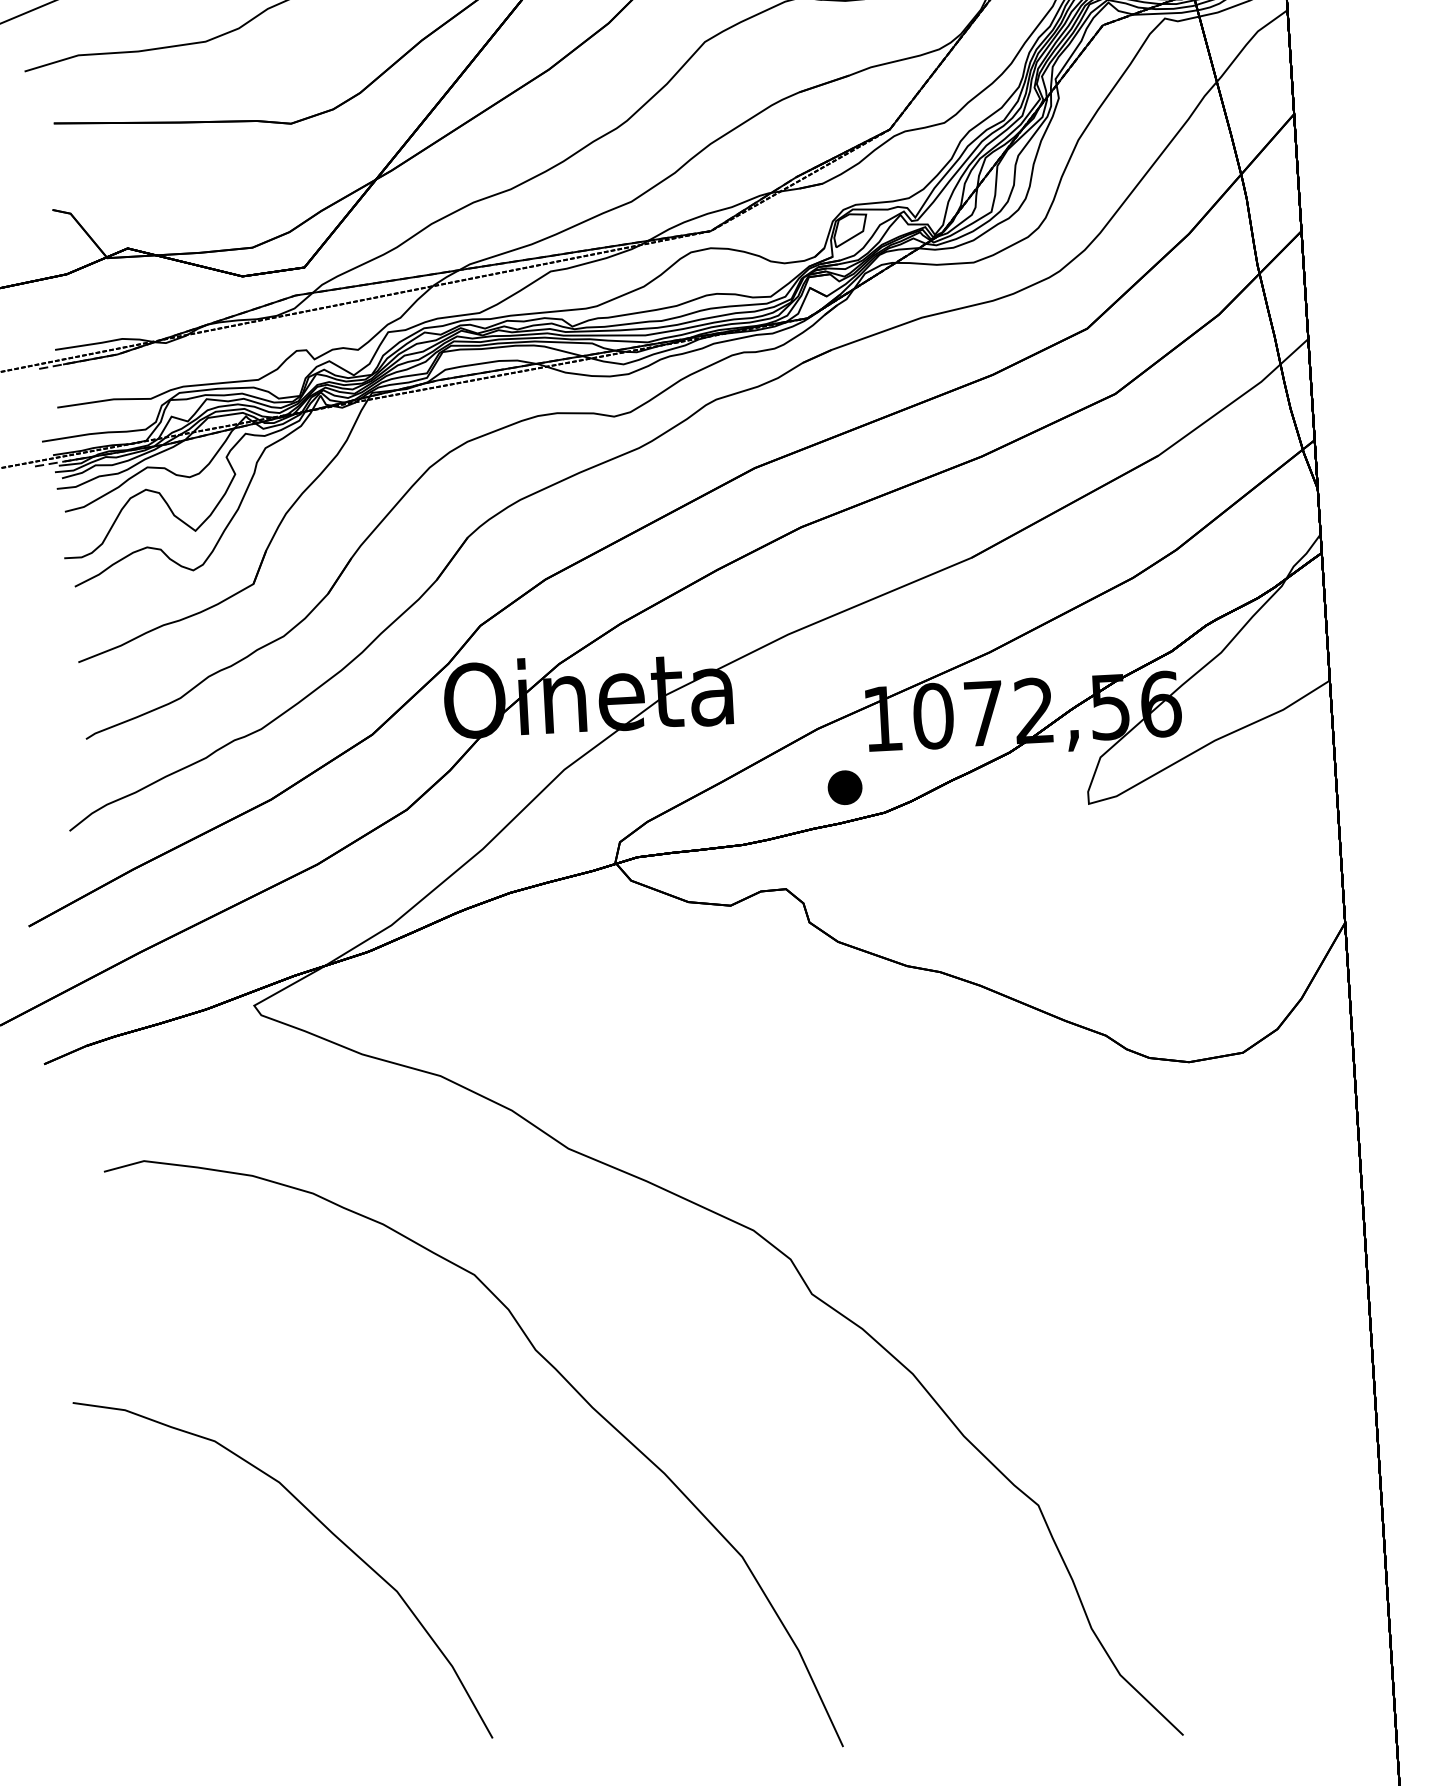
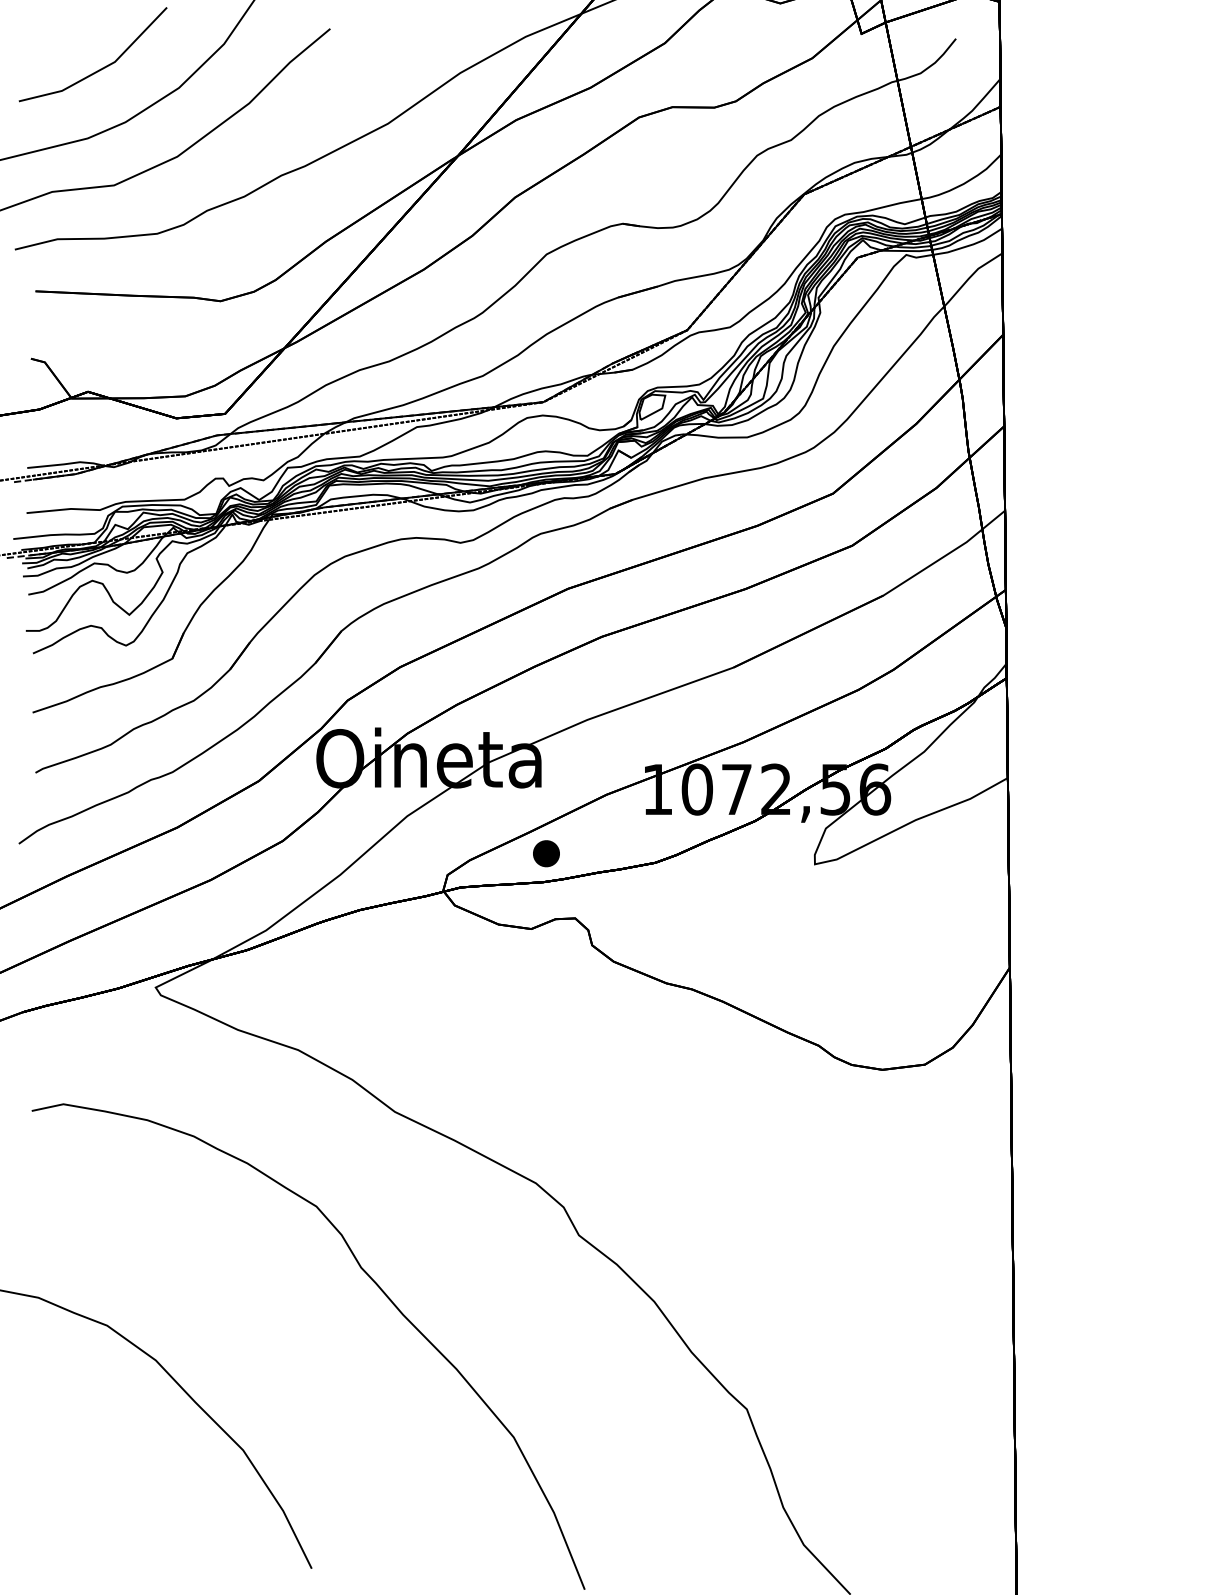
part: (845, 787) -> (546, 853), moved

